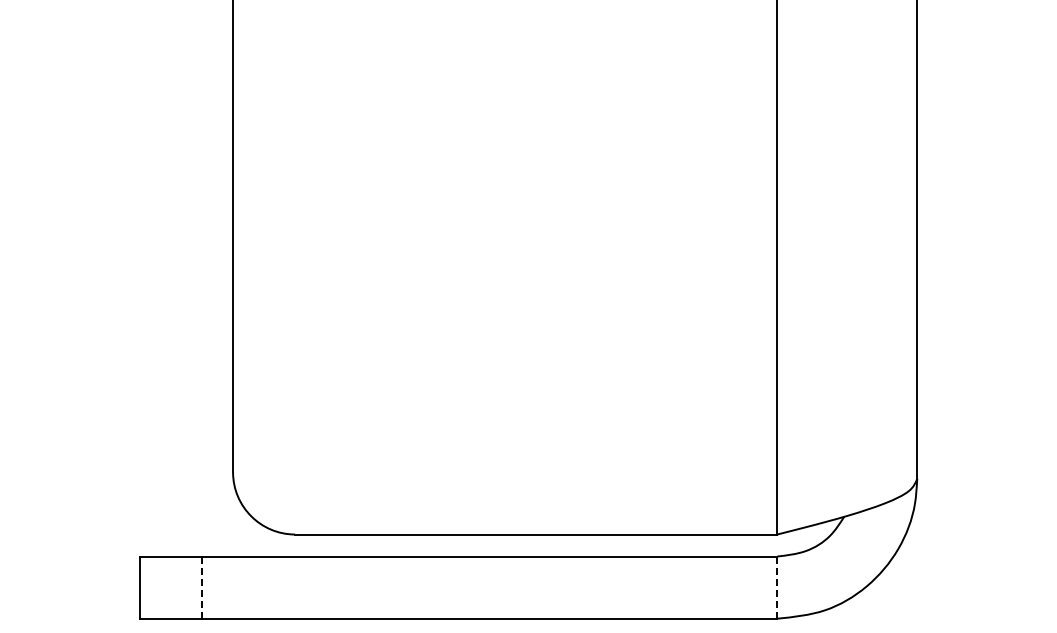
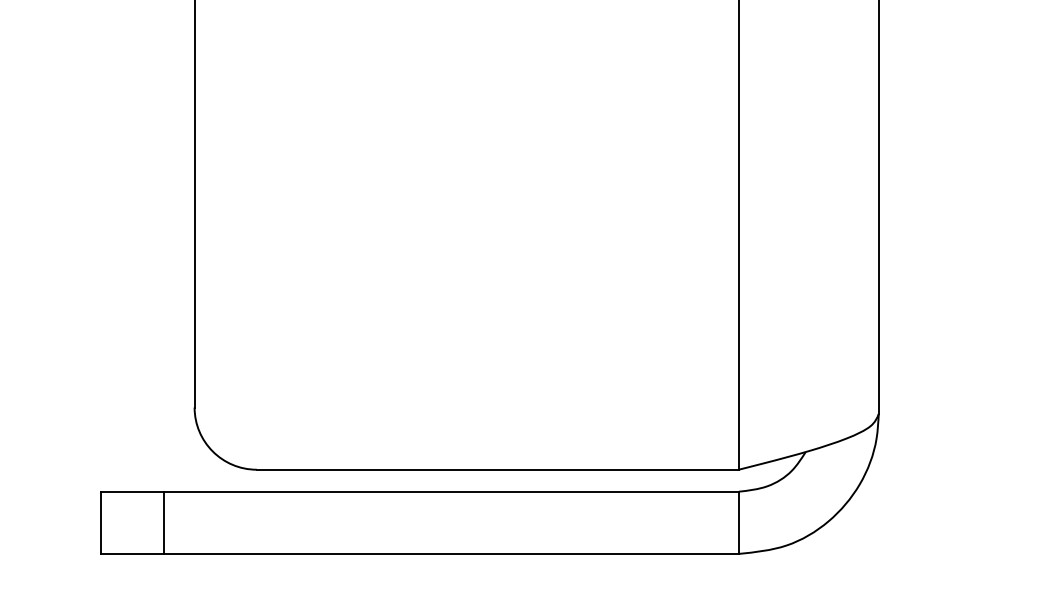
line: (777, 587) -> (739, 522), dashed -> solid
line: (201, 588) -> (163, 523), dashed -> solid

